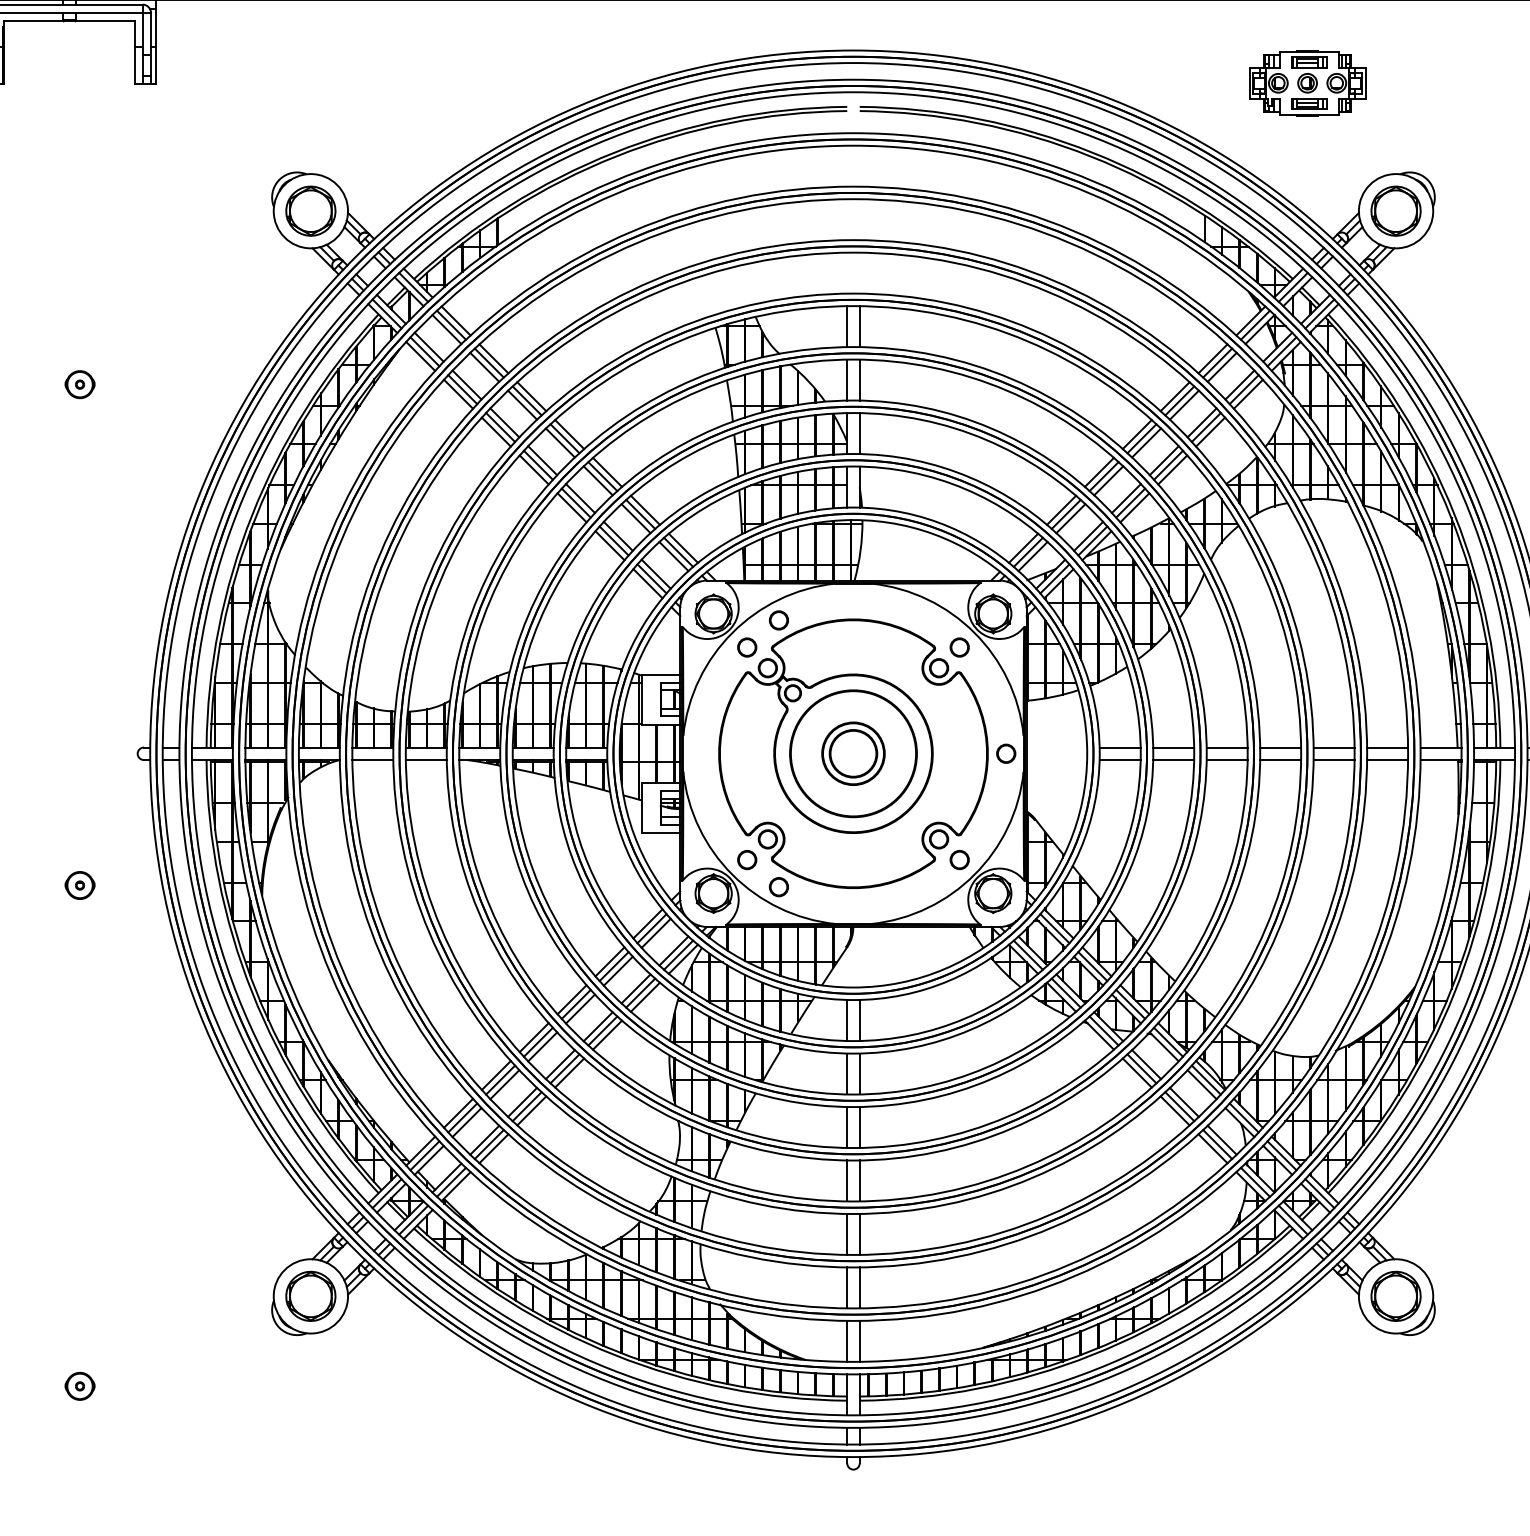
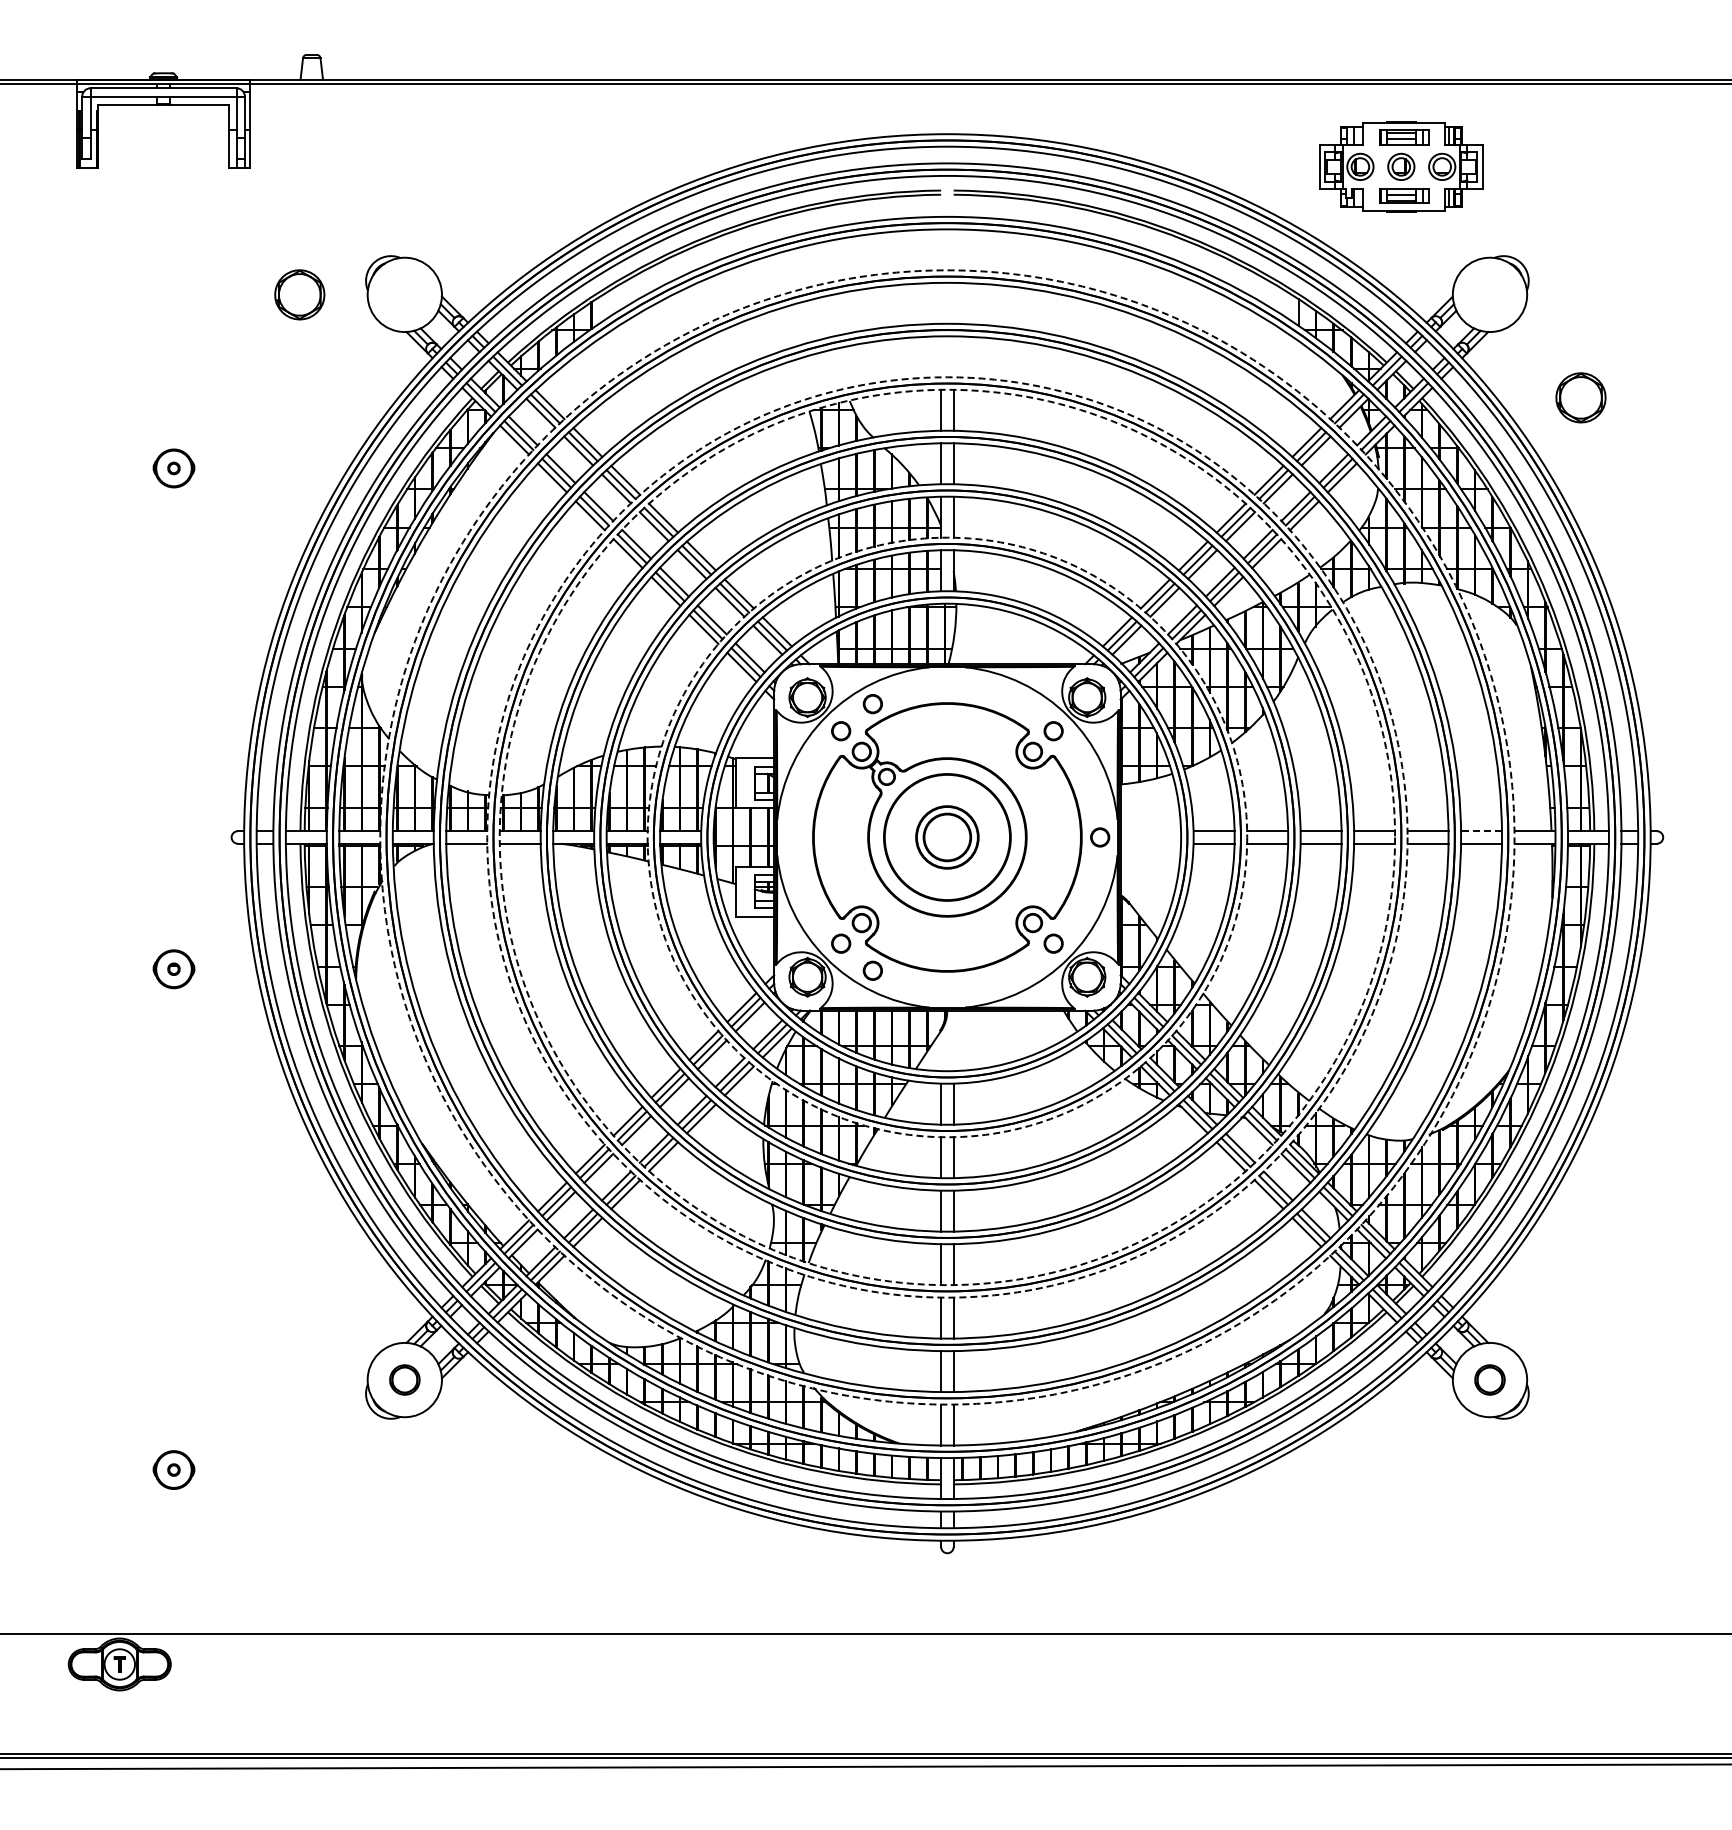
part: (1307, 82) -> (1401, 166), size x1.4
part: (310, 210) -> (299, 294), moved
part: (1395, 210) -> (1580, 397), moved
part: (79, 383) -> (173, 467), size x1.4
line: (1387, 747) -> (1481, 831), solid -> dashed
circle: (853, 753) -> (947, 837), solid -> dashed
circle: (853, 753) -> (947, 837), solid -> dashed
circle: (853, 753) -> (947, 837), solid -> dashed
circle: (853, 753) -> (947, 837), solid -> dashed
part: (79, 884) -> (173, 968), size x1.4
part: (310, 1295) -> (404, 1379), size x0.6
part: (1395, 1295) -> (1489, 1379), size x0.6
part: (79, 1385) -> (173, 1469), size x1.4

